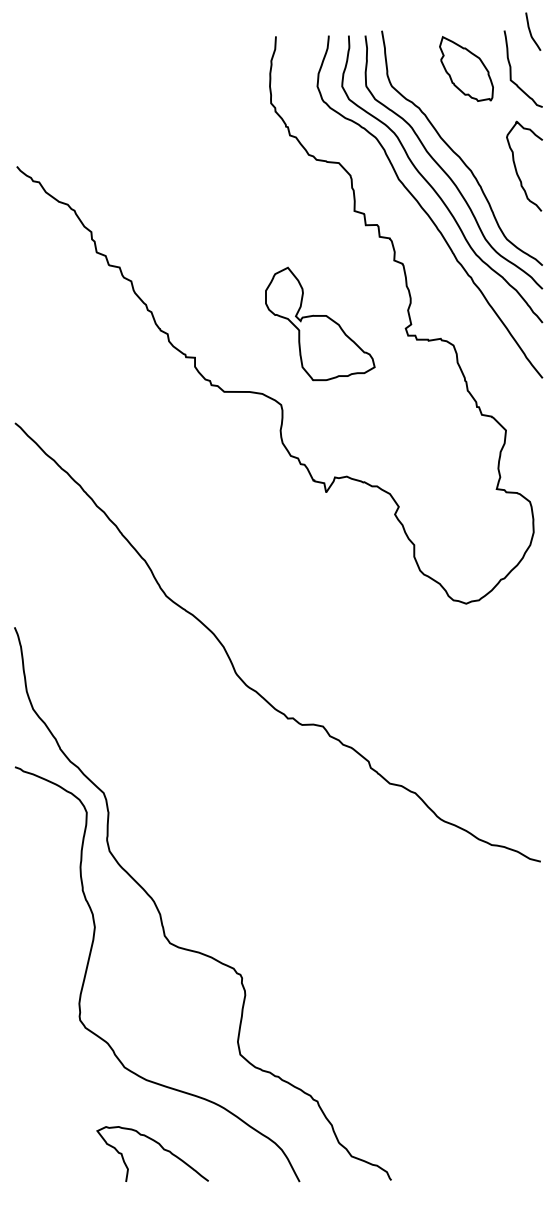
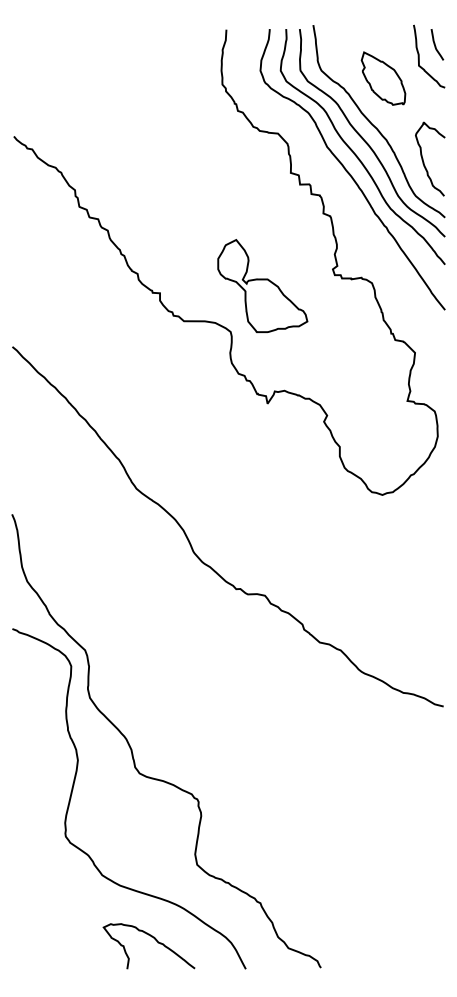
curve: (531, 32) -> (435, 45), moved
part: (466, 68) -> (383, 78), moved
curve: (516, 167) -> (423, 160), moved
part: (320, 323) -> (262, 285), moved
curve: (159, 1145) -> (154, 939), moved

